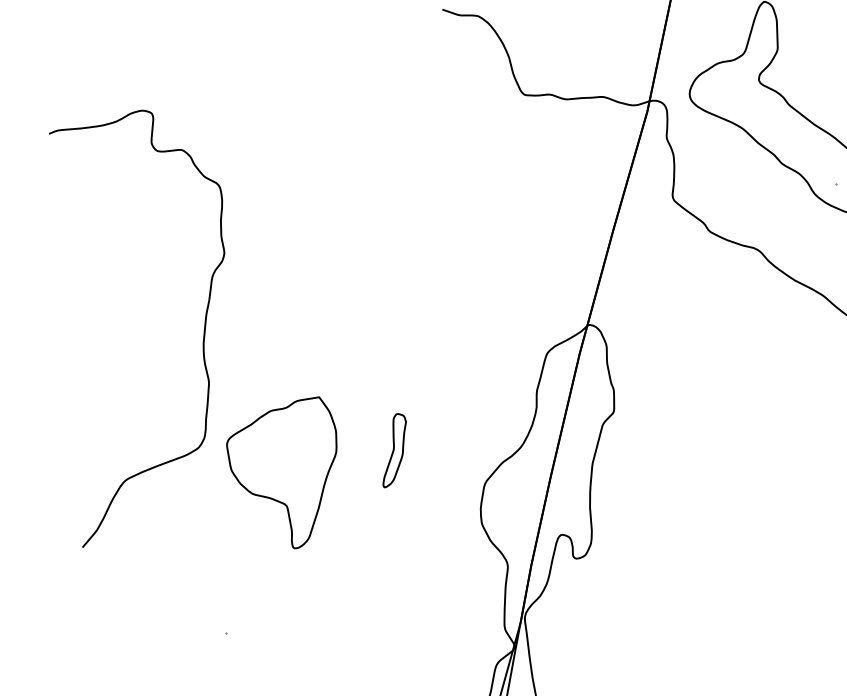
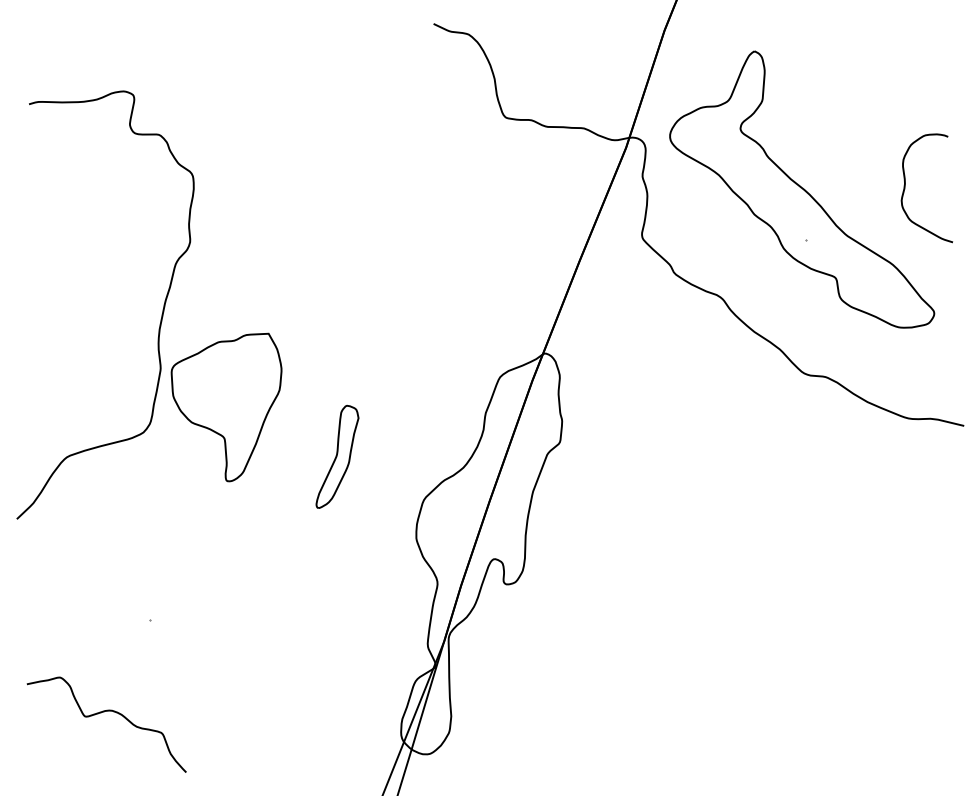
part: (394, 450) -> (337, 456), size x1.43
part: (285, 475) -> (226, 407), moved

